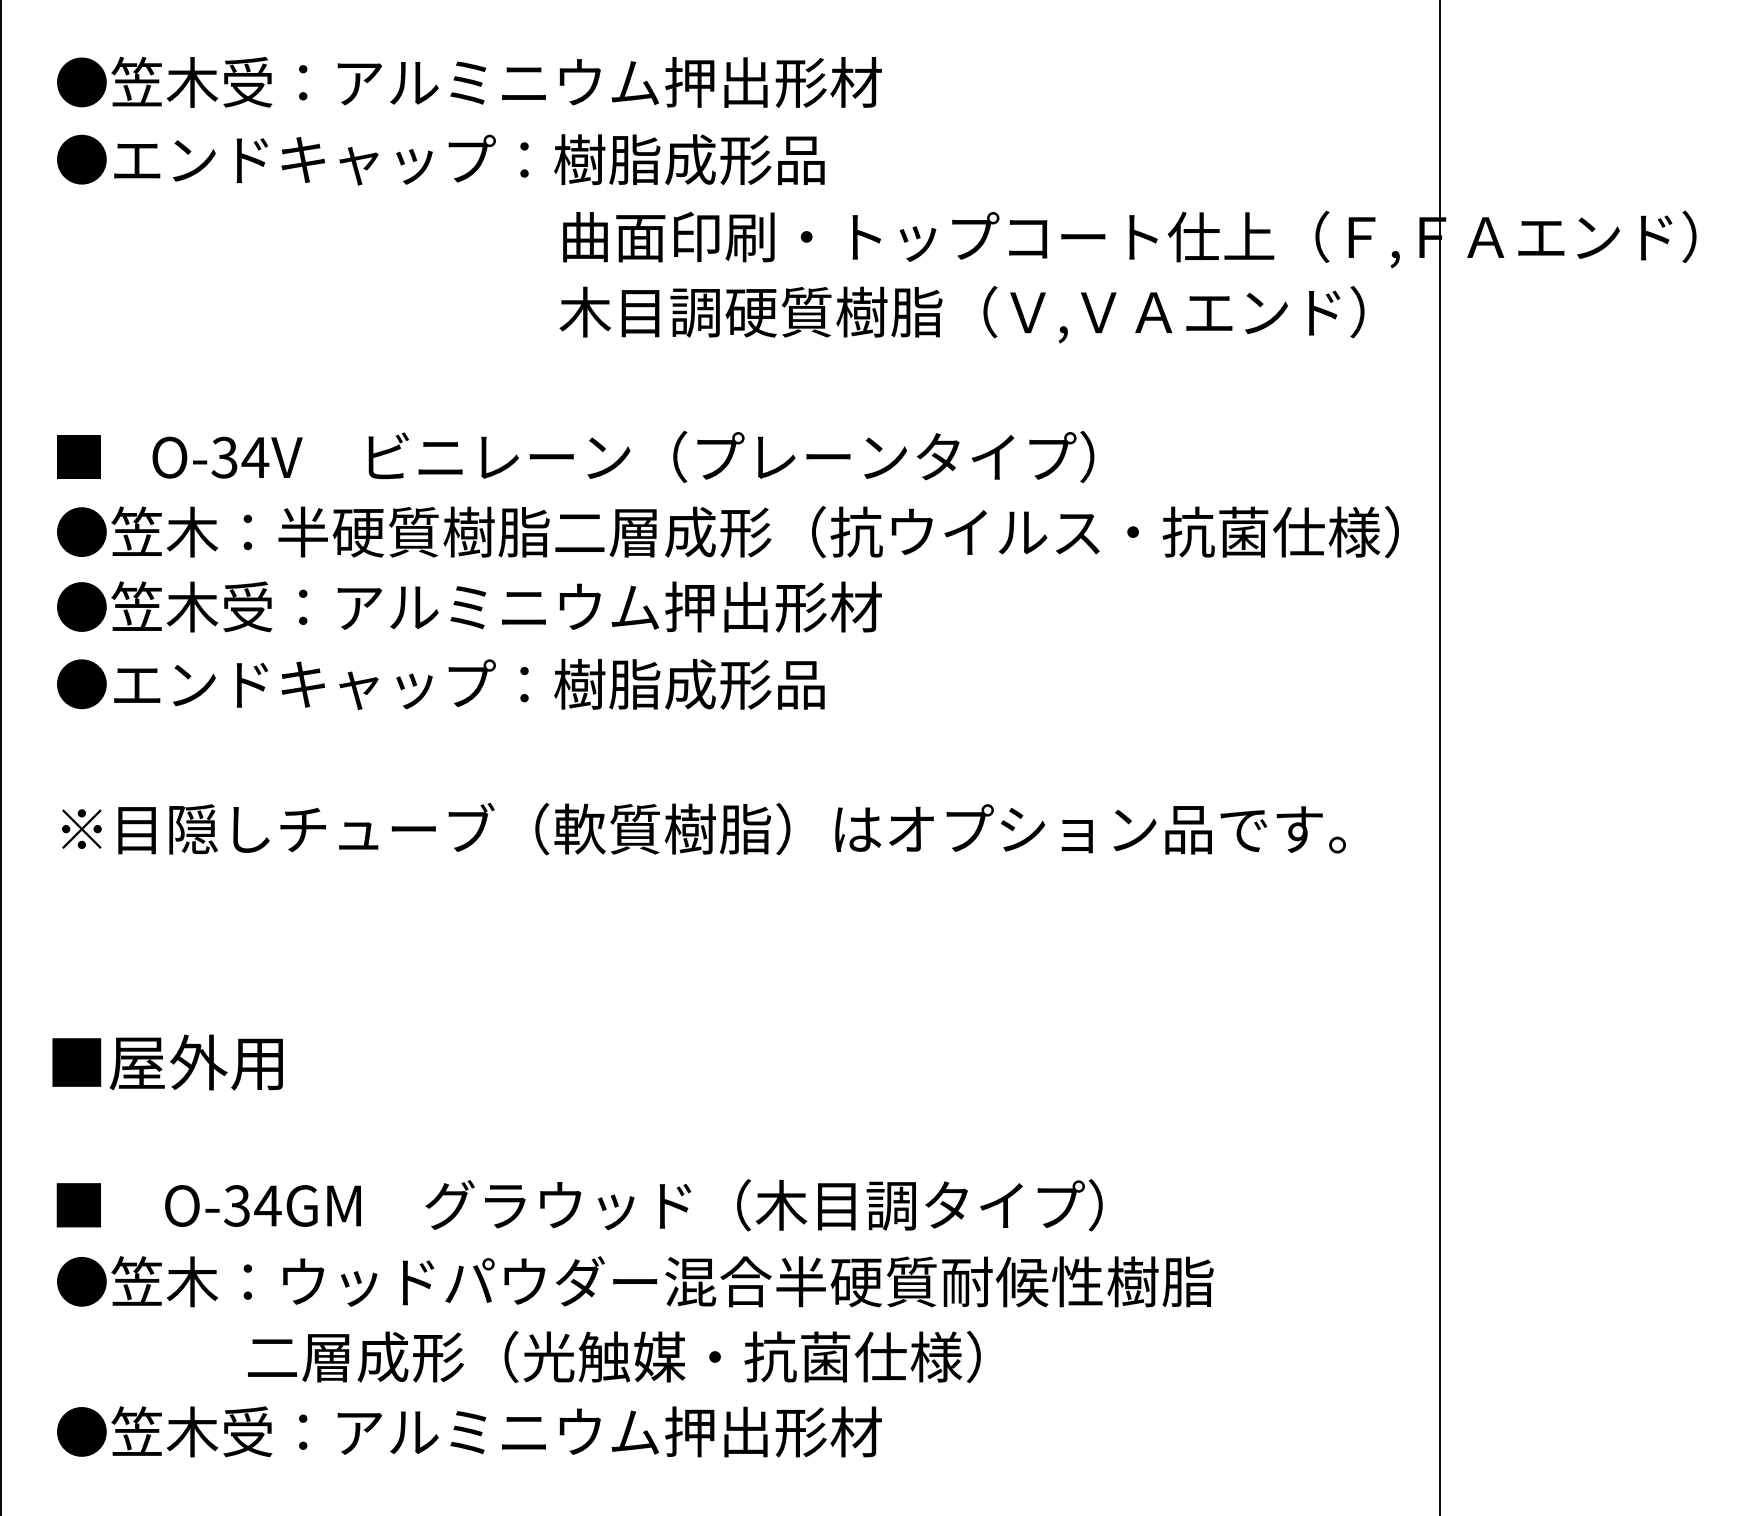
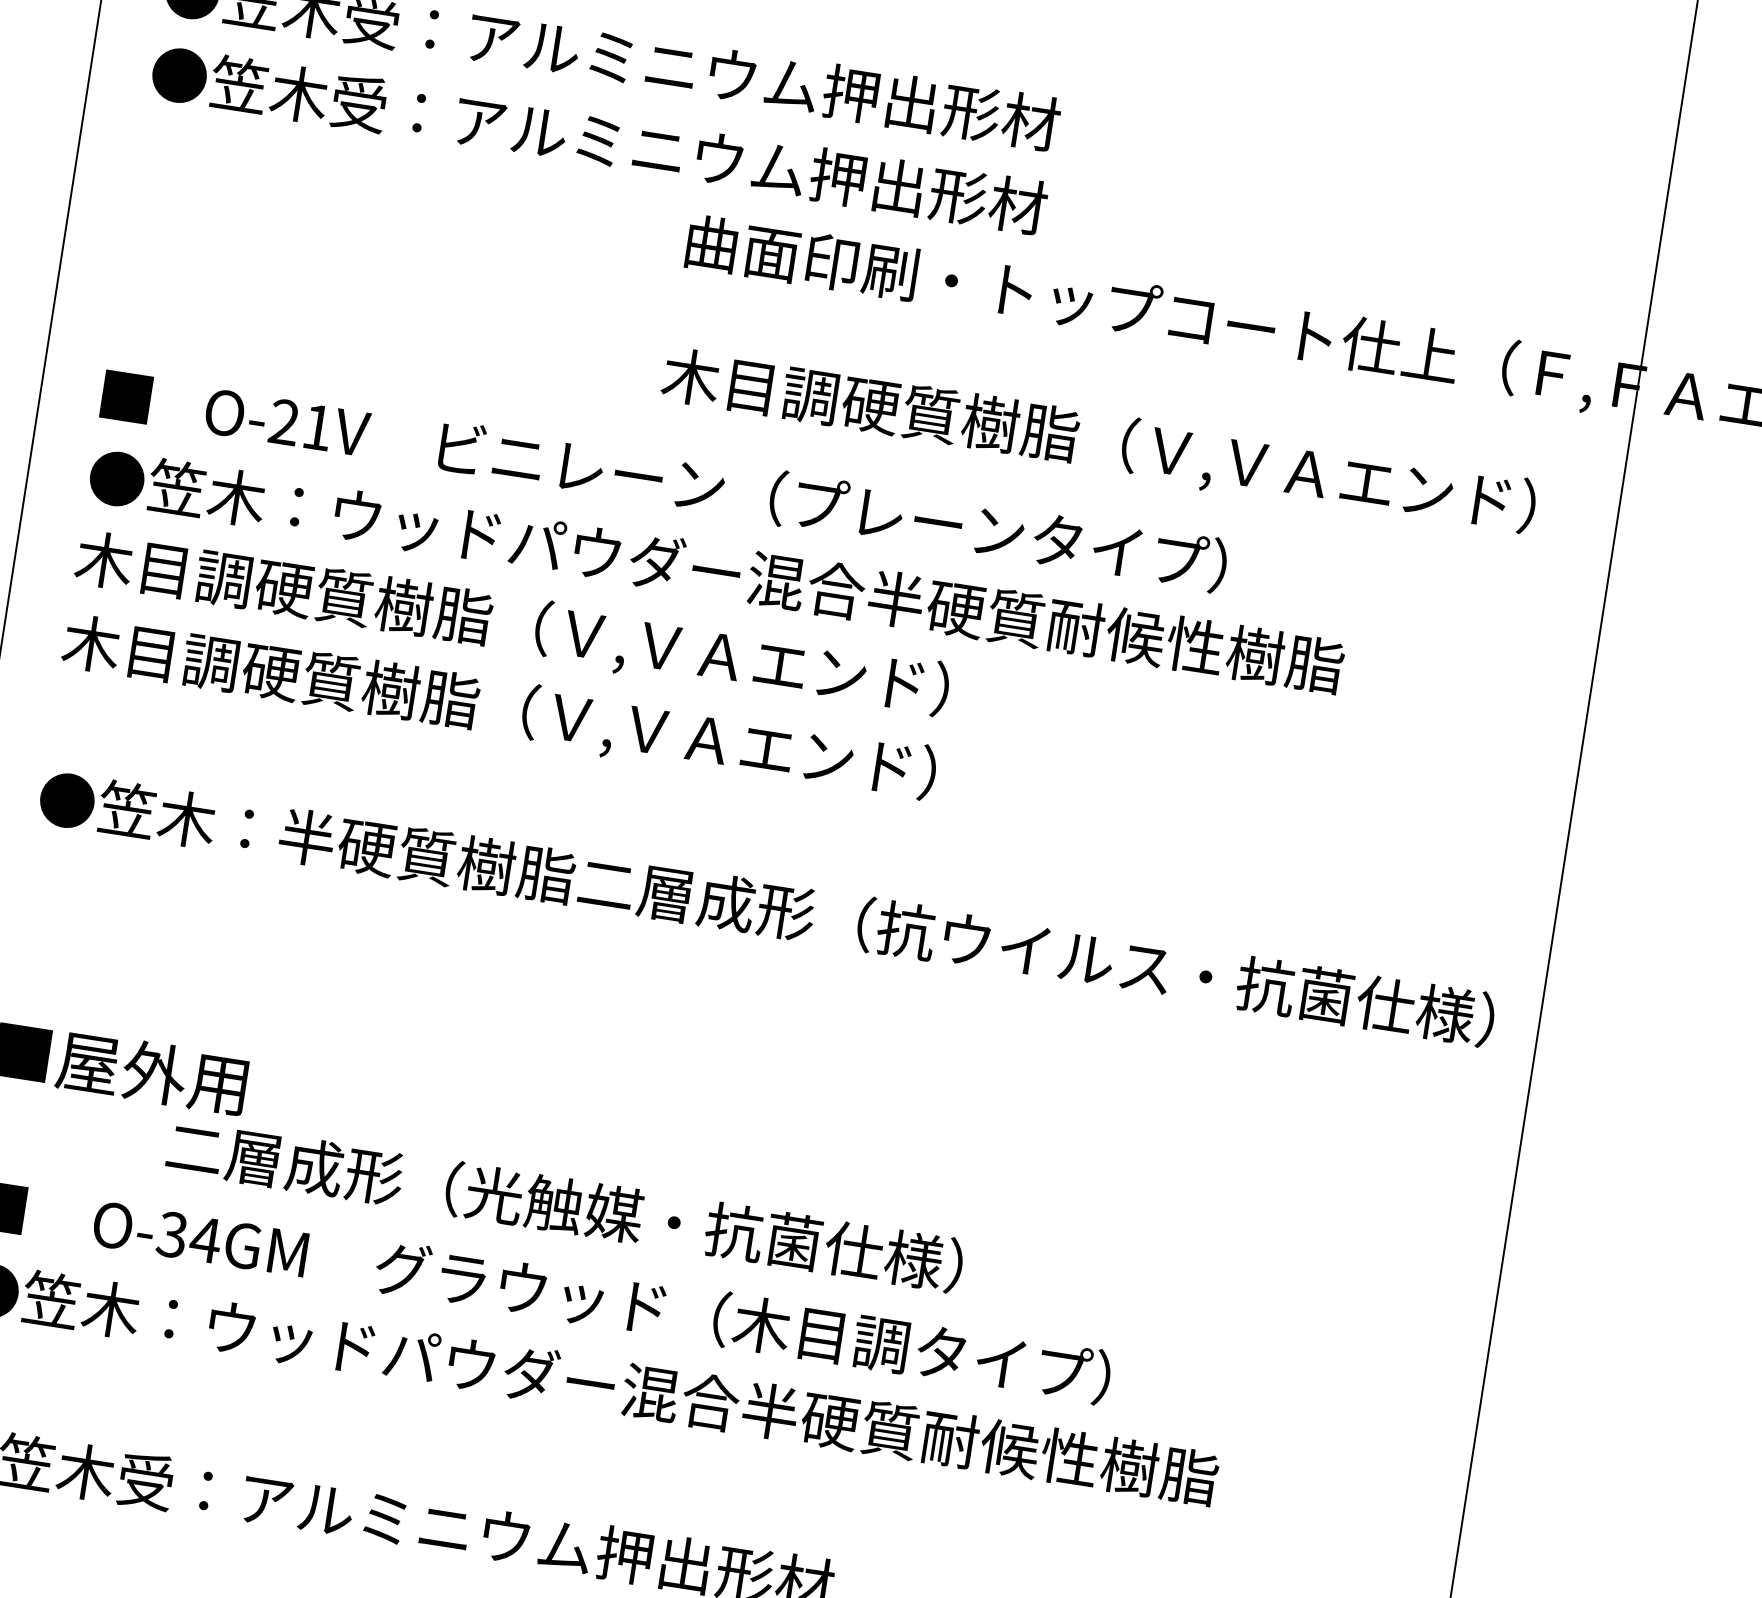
text: (496, 159) -> (628, 144), ●エンドキャップ：樹脂成形品 -> ●笠木受：アルミニウム押出形材
text: (961, 314) -> (1098, 442), moved
text: (240, 457) -> (301, 424), O-34V -> O-21V
text: (838, 532) -> (936, 606), ●笠木：半硬質樹脂二層成形（抗ウイルス・抗菌仕様） -> ●笠木：ウッドパウダー混合半硬質耐候性樹脂
text: (468, 609) -> (522, 627), ●笠木受：アルミニウム押出形材 -> 木目調硬質樹脂（Ｖ,ＶＡエンド）
text: (458, 686) -> (499, 709), ●エンドキャップ：樹脂成形品 -> 木目調硬質樹脂（Ｖ,ＶＡエンド）
text: (727, 828) -> (766, 908), ※目隠しチューブ（軟質樹脂）はオプション品です。 -> ●笠木：半硬質樹脂二層成形（抗ウイルス・抗菌仕様）
text: (614, 1356) -> (565, 1205), moved

